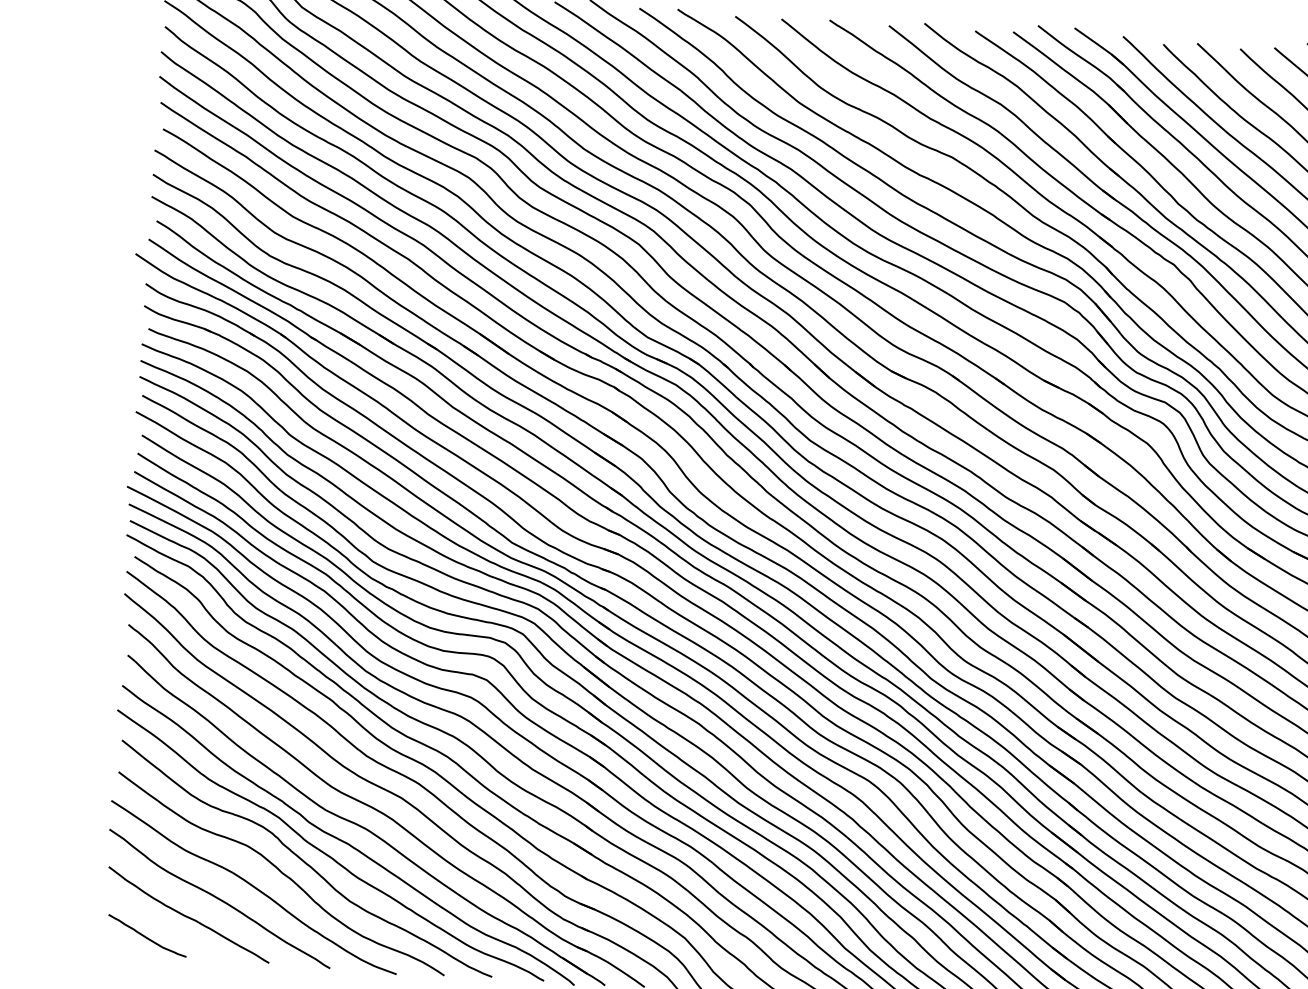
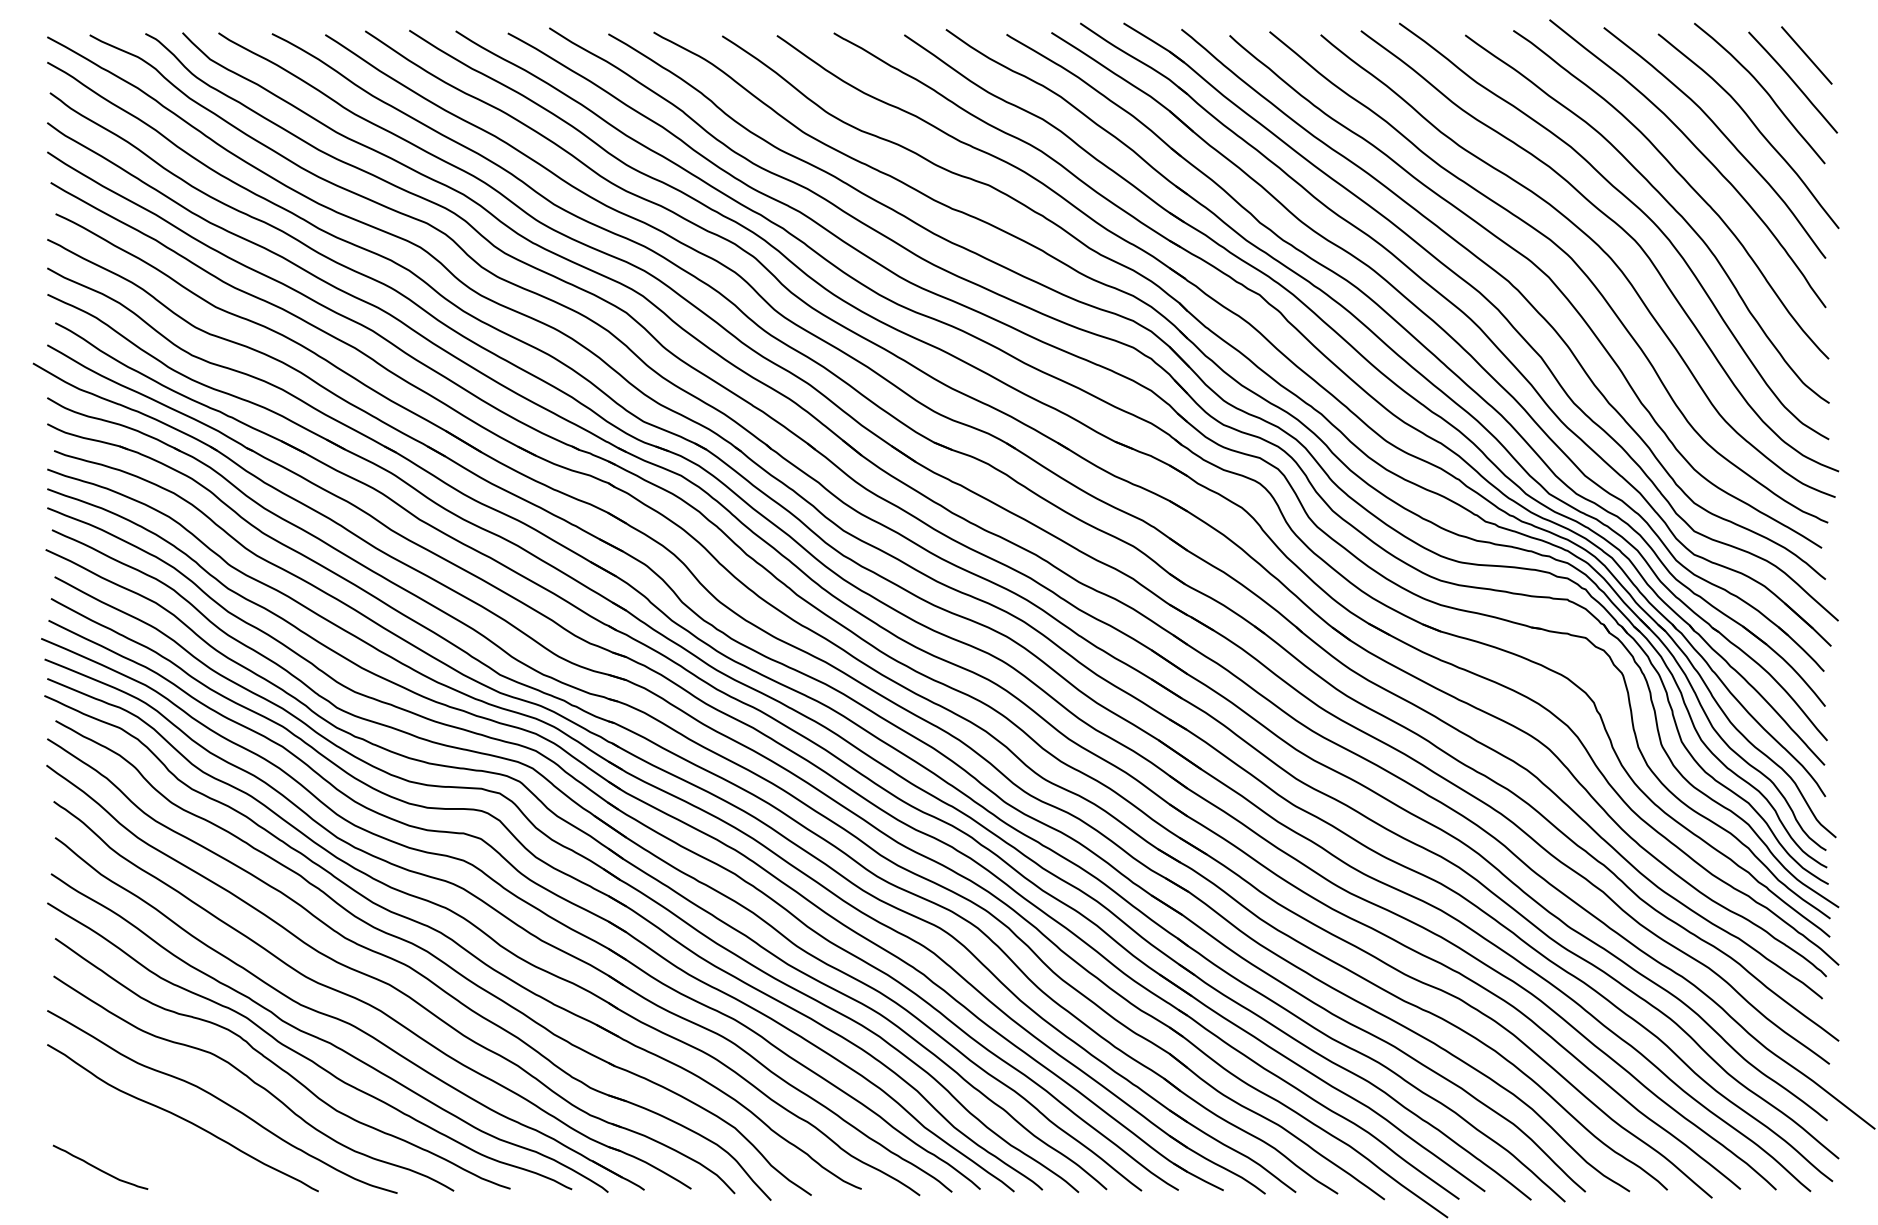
curve: (188, 916) -> (147, 1141), removed

